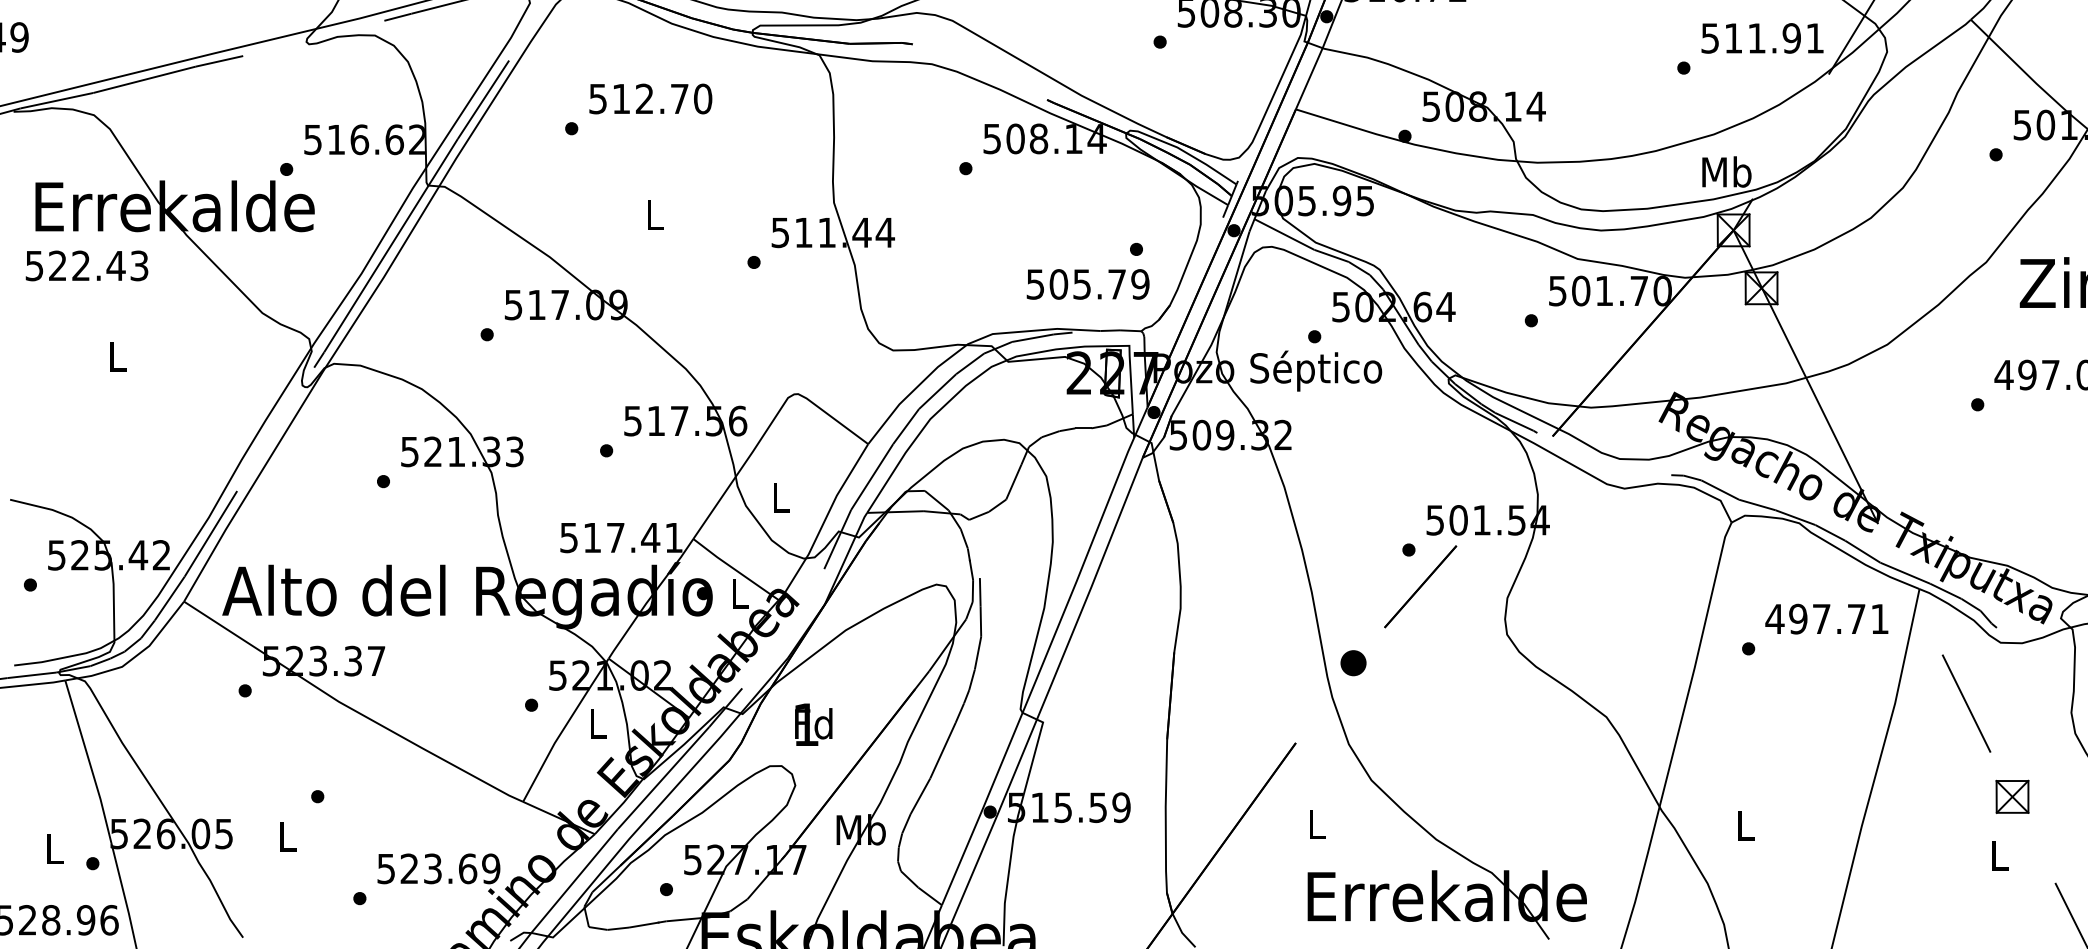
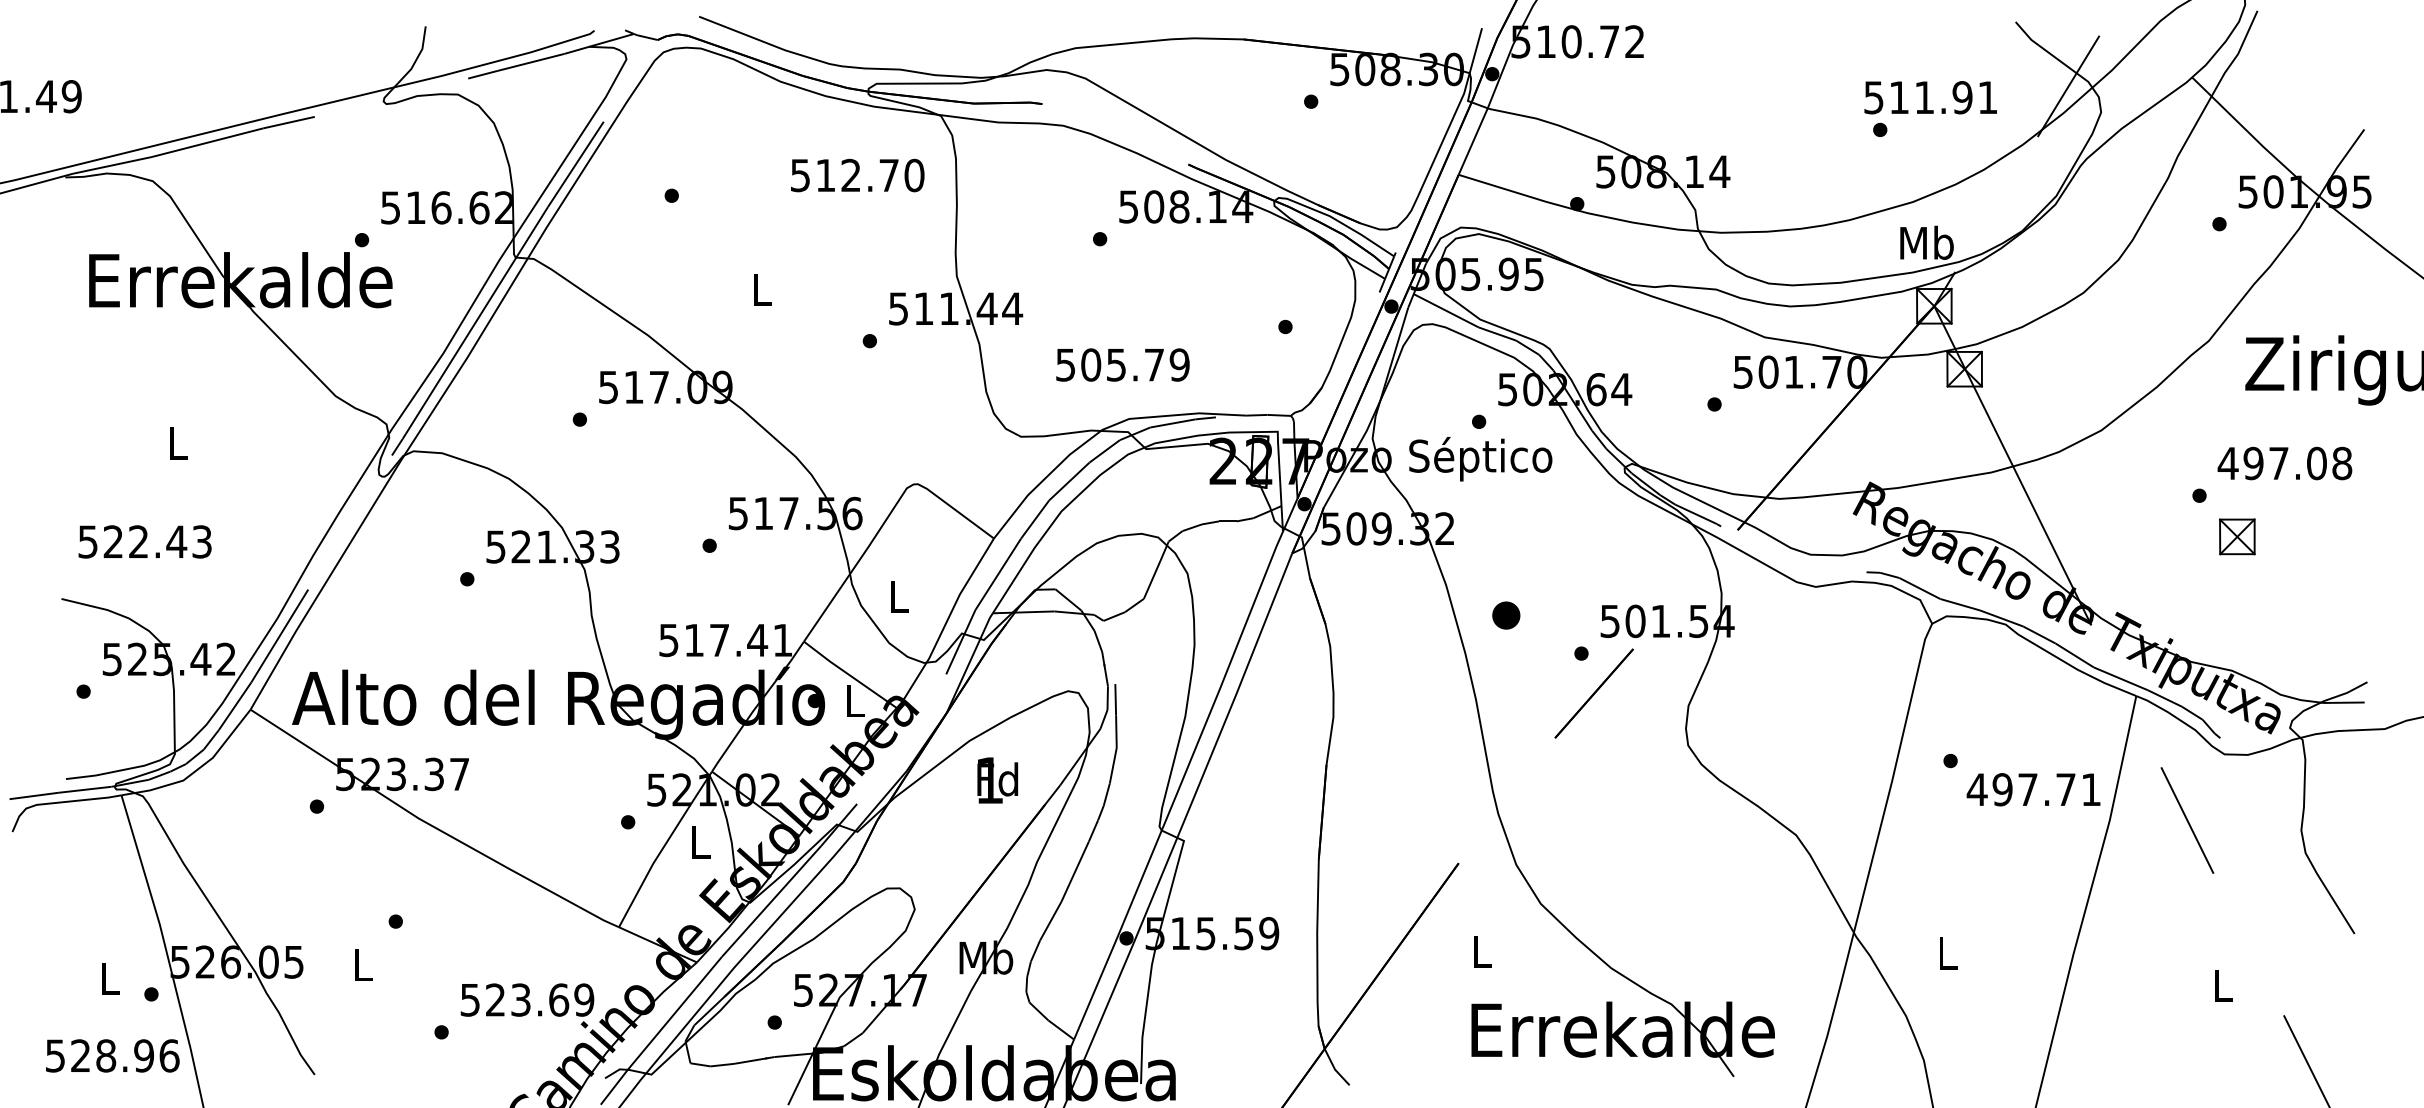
text: (1762, 38) -> (1930, 97), moved
text: (650, 98) -> (857, 175), moved
text: (86, 265) -> (144, 541), moved
text: (1087, 283) -> (1122, 364), moved
text: (1826, 618) -> (2033, 789), moved
part: (1353, 663) -> (1506, 615), moved
text: (813, 724) -> (997, 780), moved
part: (2012, 796) -> (2237, 536), moved

